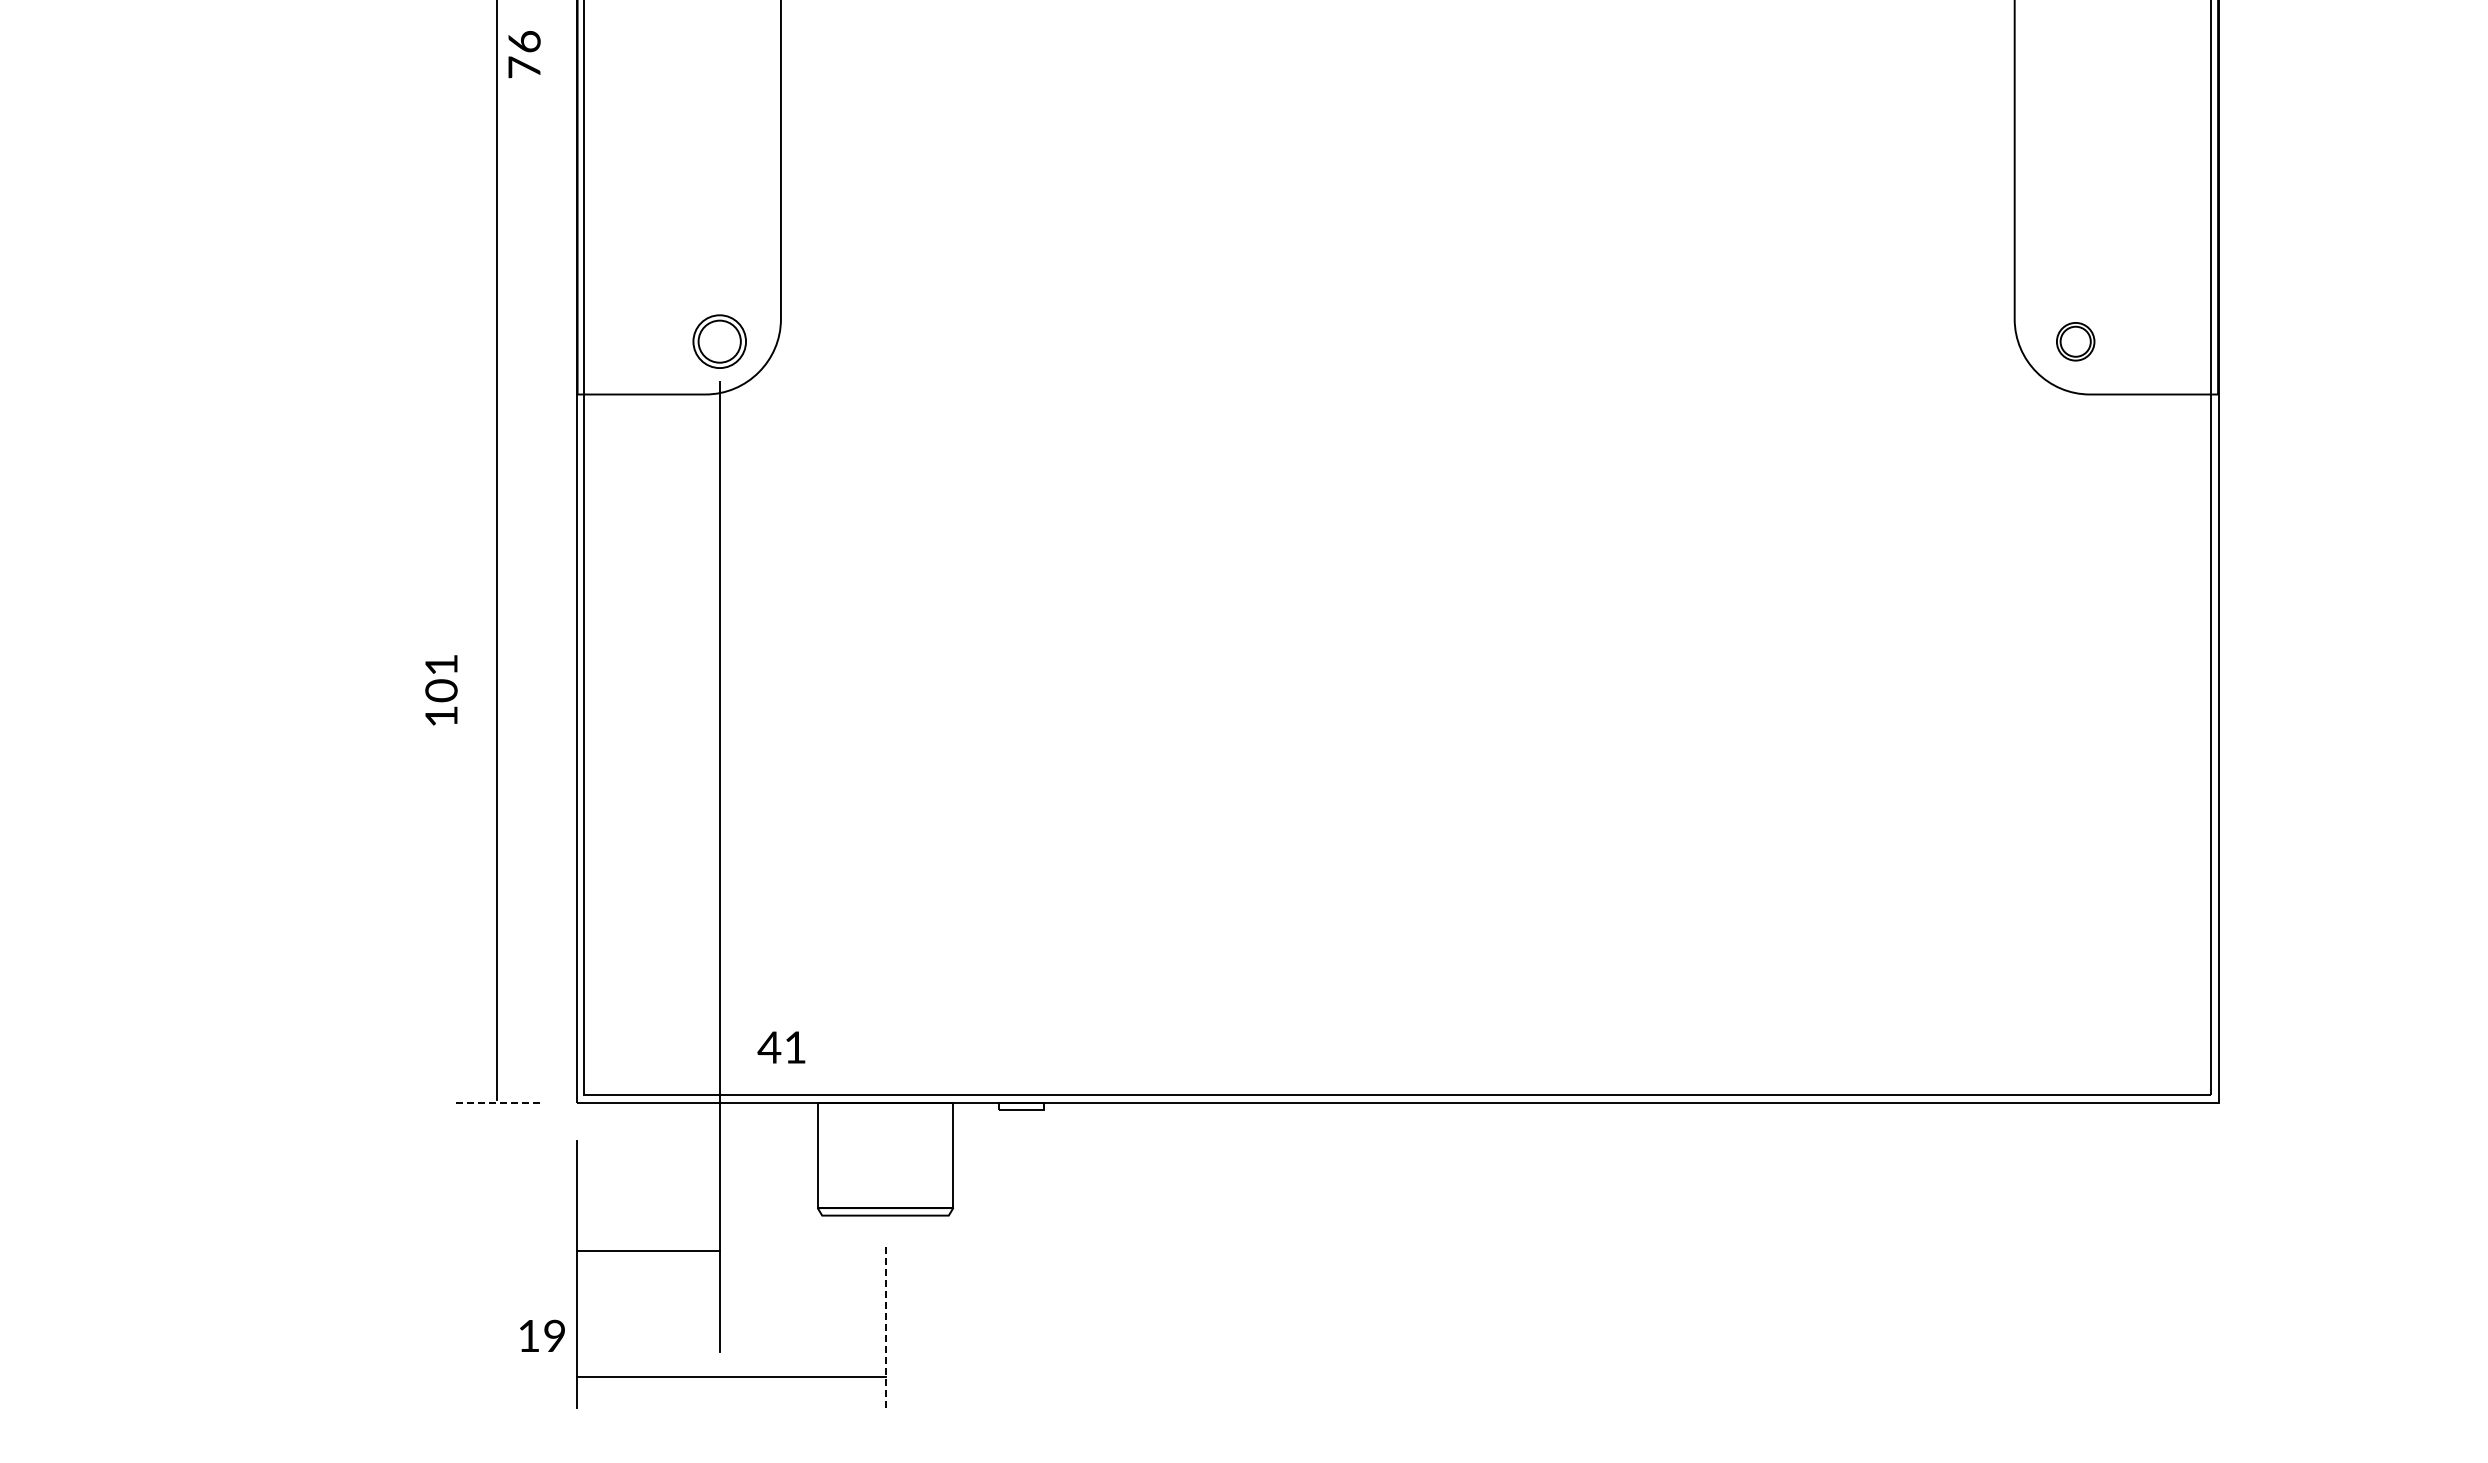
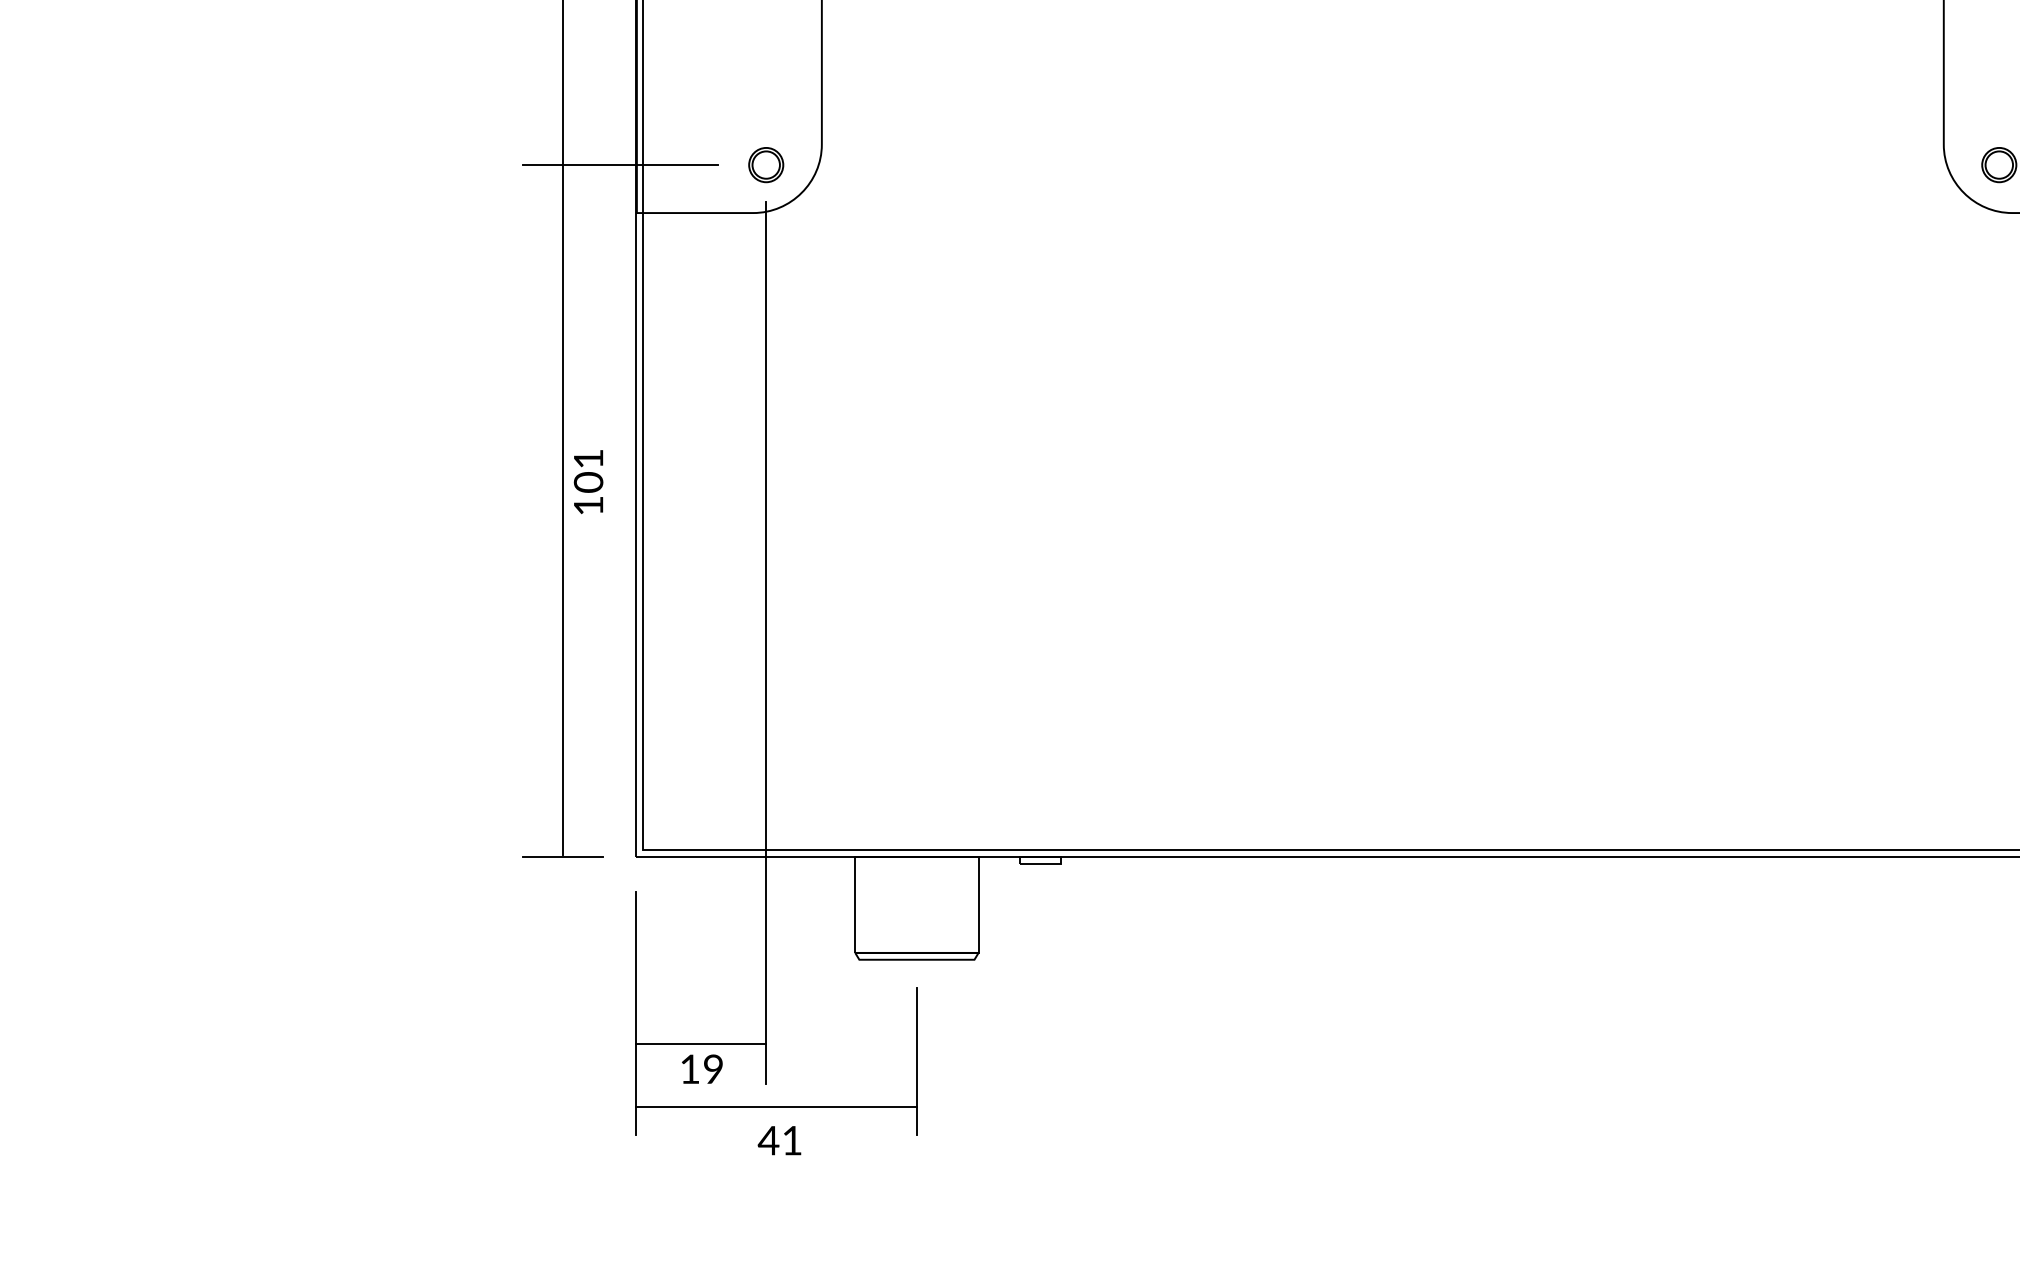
line: (559, 341) -> (620, 164), added
part: (719, 341) -> (765, 164), size x0.71
text: (441, 690) -> (588, 482), moved
text: (781, 1047) -> (779, 1140), moved
line: (496, 1102) -> (563, 856), dashed -> solid
line: (647, 1251) -> (700, 1044), moved
line: (885, 1327) -> (916, 1061), dashed -> solid
text: (542, 1335) -> (702, 1068), moved

